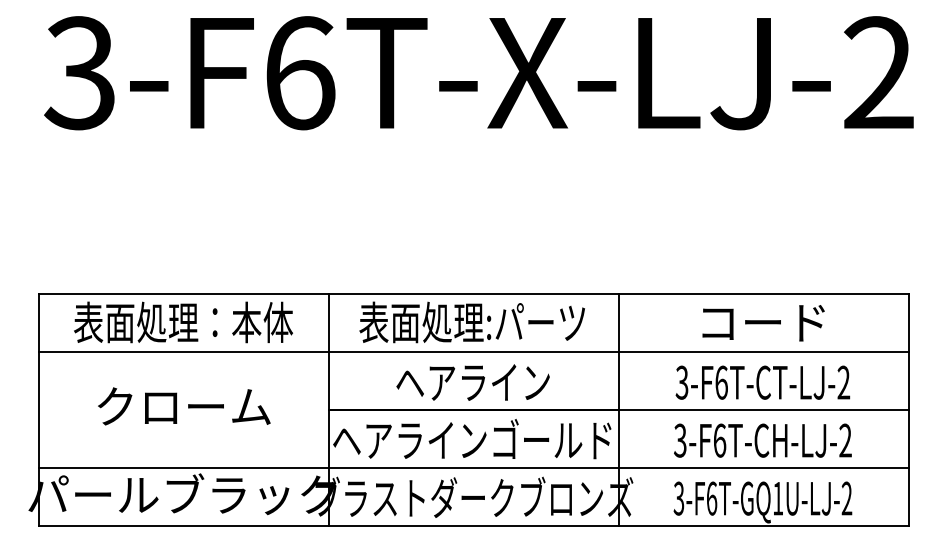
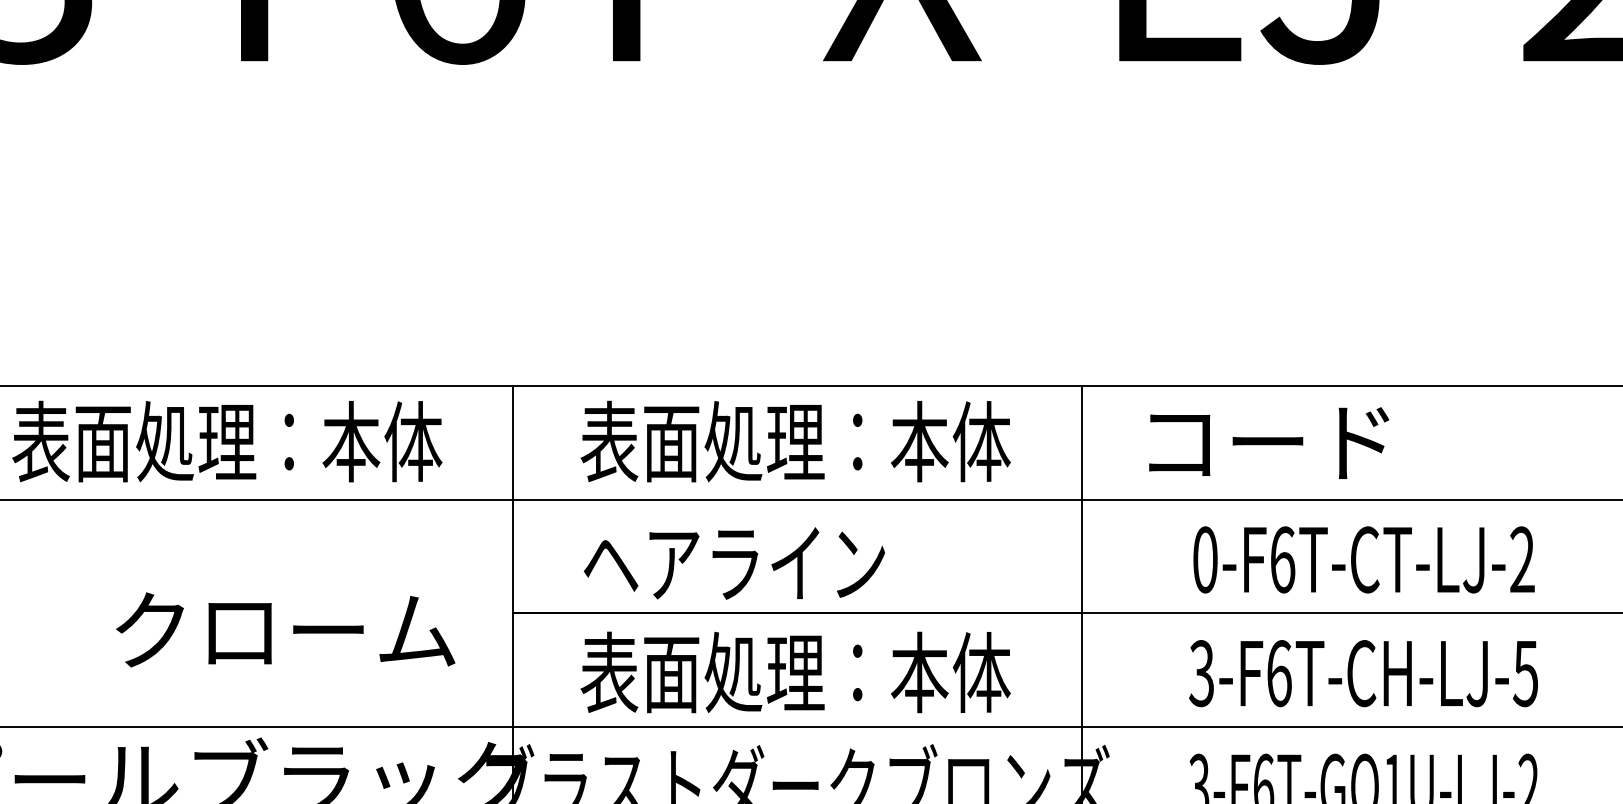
text: (472, 322) -> (794, 441), 表面処理:パーツ -> 表面処理：本体
text: (763, 323) -> (1268, 443), moved
text: (472, 382) -> (733, 563), moved
text: (681, 382) -> (1204, 559), 3-F6T-CT-LJ-2 -> 0-F6T-CT-LJ-2
text: (184, 406) -> (286, 630), moved
text: (472, 439) -> (794, 671), ヘアラインゴールド -> 表面処理：本体
text: (845, 440) -> (1525, 673), 3-F6T-CH-LJ-2 -> 3-F6T-CH-LJ-5

